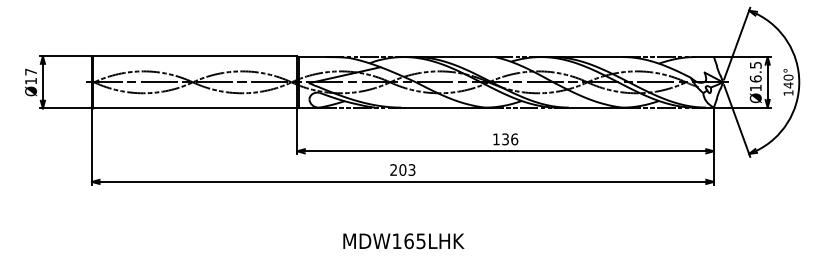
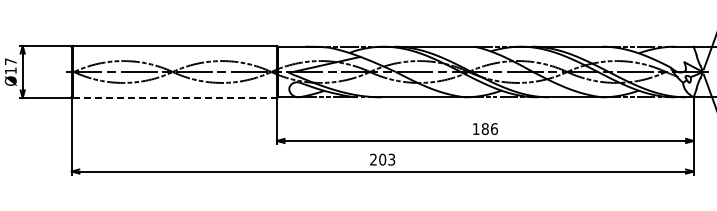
line: (195, 108) -> (175, 98), solid -> dashed
text: (505, 139) -> (485, 129), 136 -> 186

